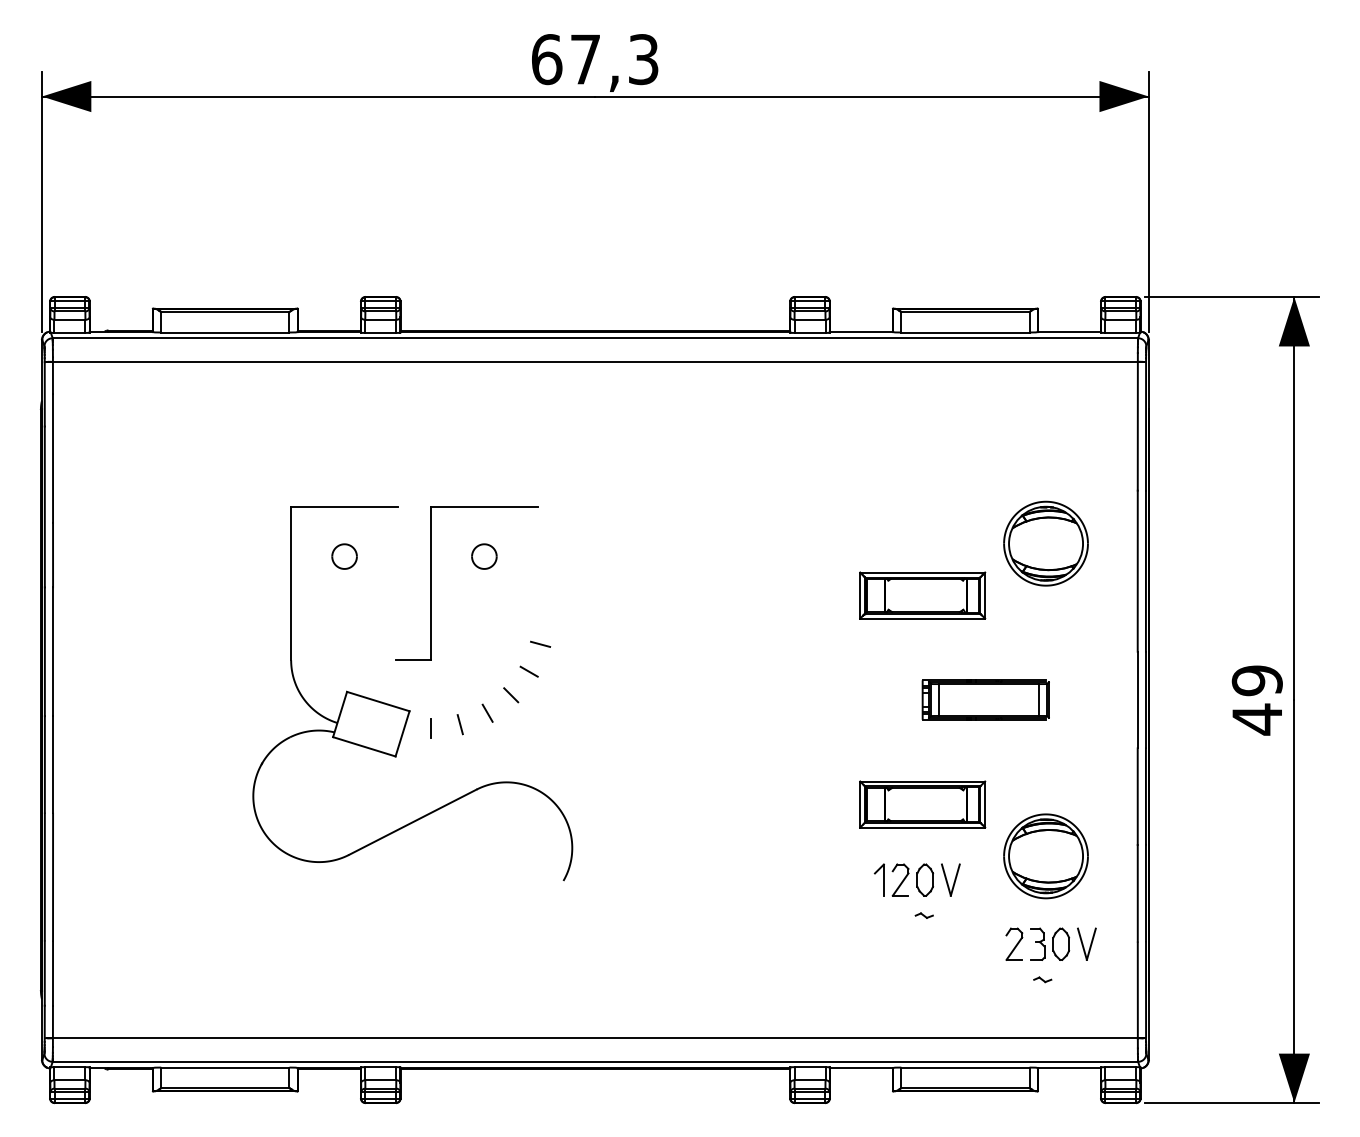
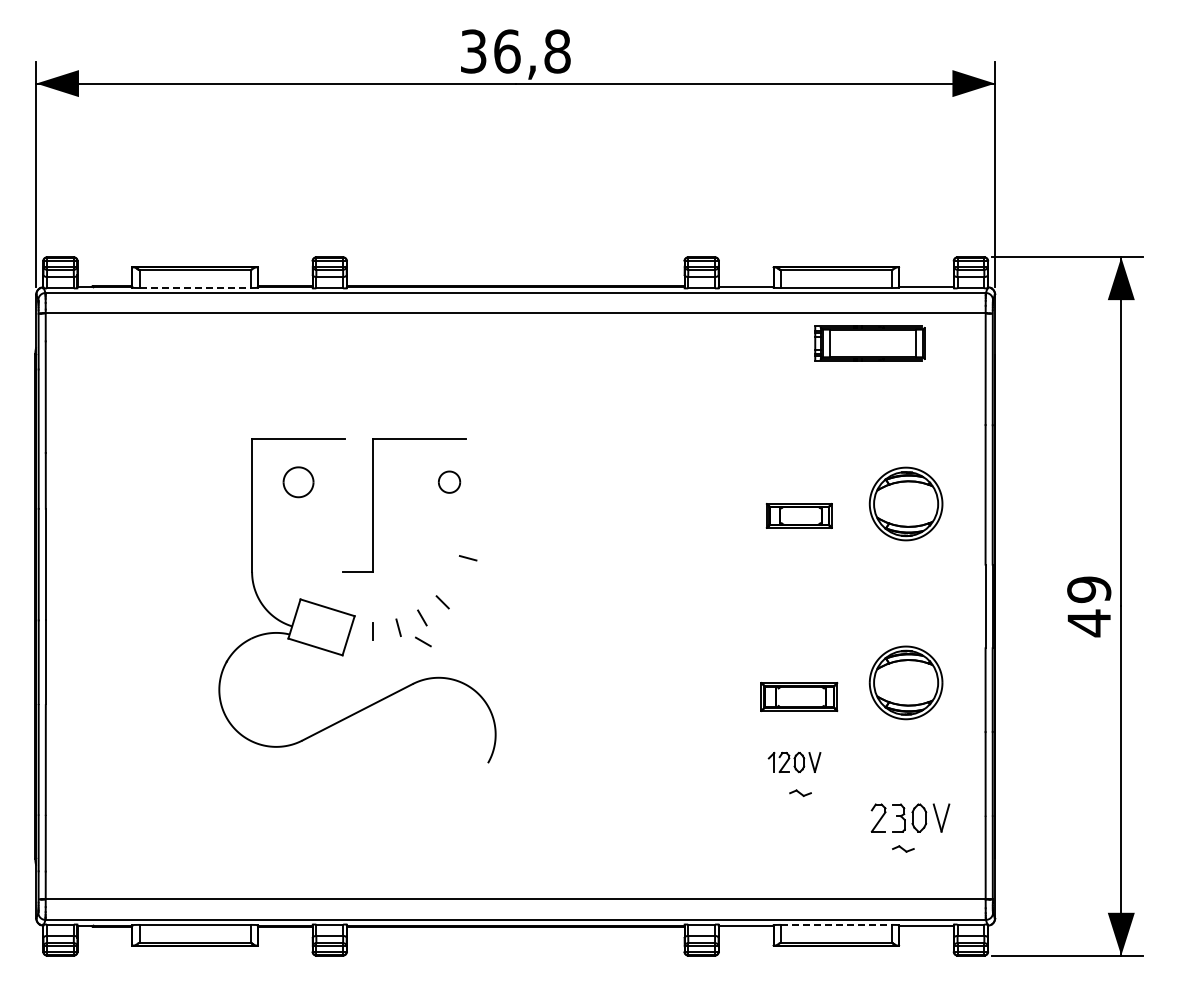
text: (595, 59) -> (515, 51), 67,3 -> 36,8
line: (225, 333) -> (195, 288), solid -> dashed
part: (1045, 543) -> (905, 503), moved
part: (343, 555) -> (297, 481), size x1.4
part: (484, 555) -> (449, 481), moved
part: (922, 595) -> (799, 515), size x0.6
line: (529, 671) -> (423, 641), moved
part: (985, 700) -> (869, 343), moved
part: (922, 803) -> (799, 696), size x0.7
part: (1045, 855) -> (905, 682), moved
part: (917, 880) -> (794, 762), size x0.7
part: (924, 915) -> (800, 793), size x1.4
part: (1041, 979) -> (902, 848), size x1.4
line: (965, 1067) -> (836, 924), solid -> dashed

